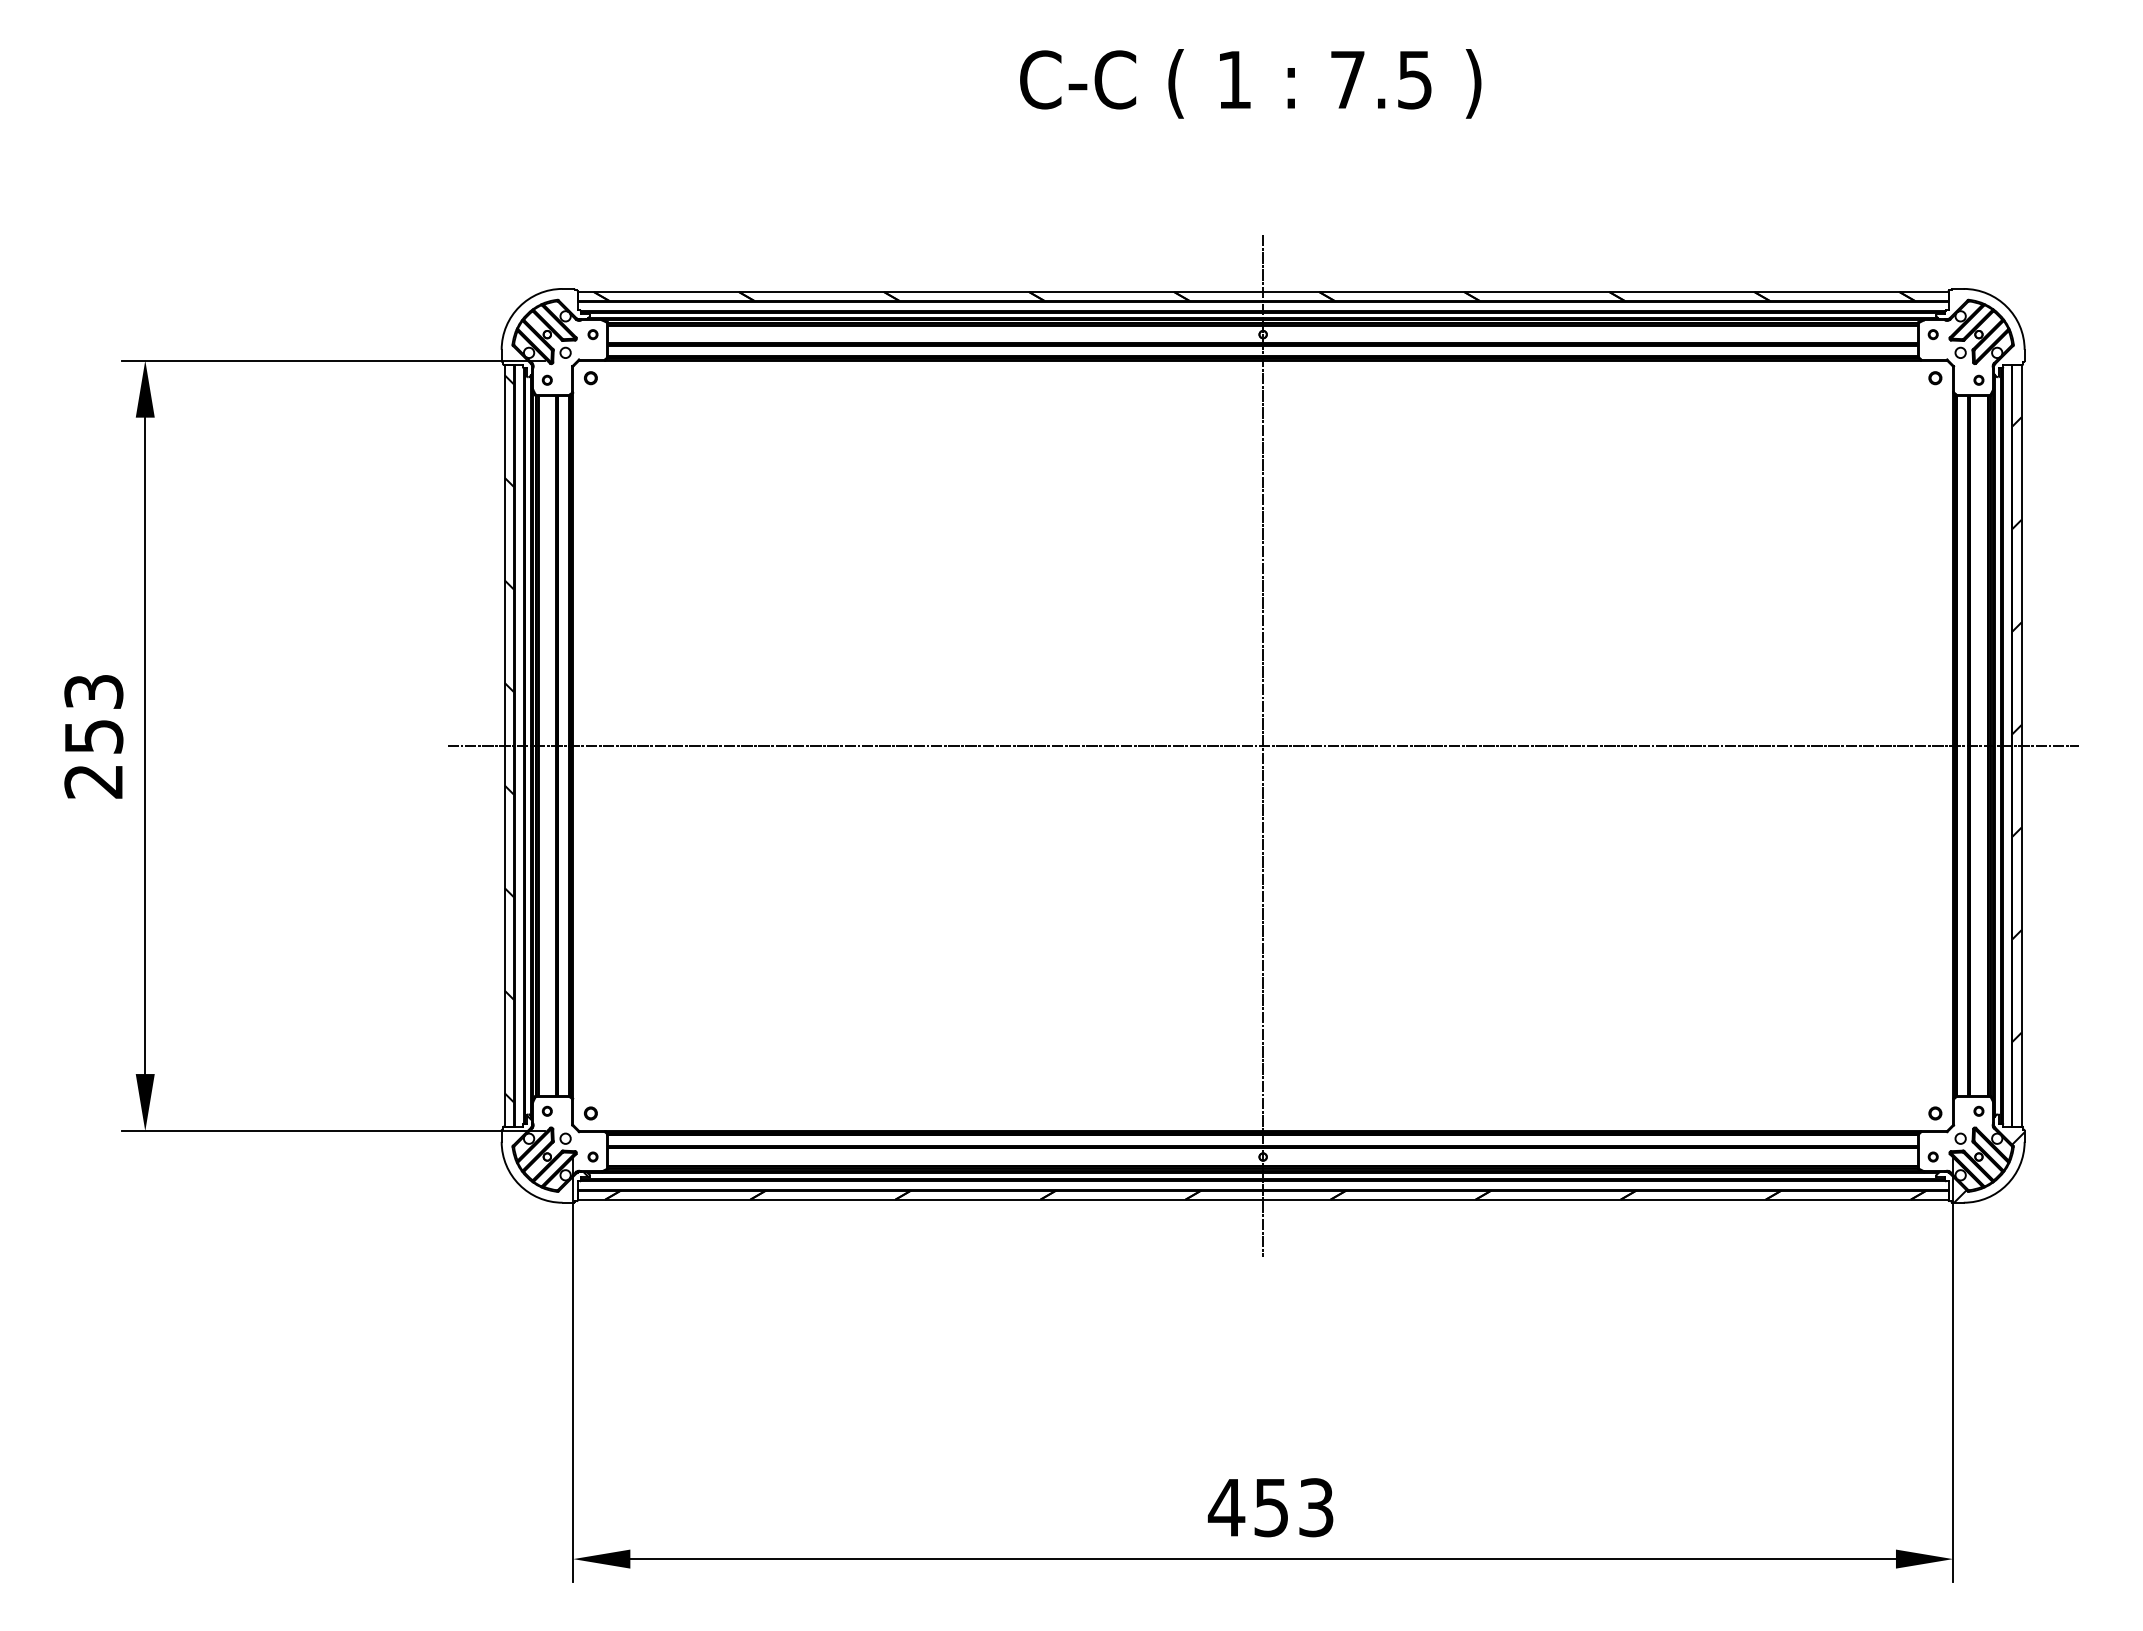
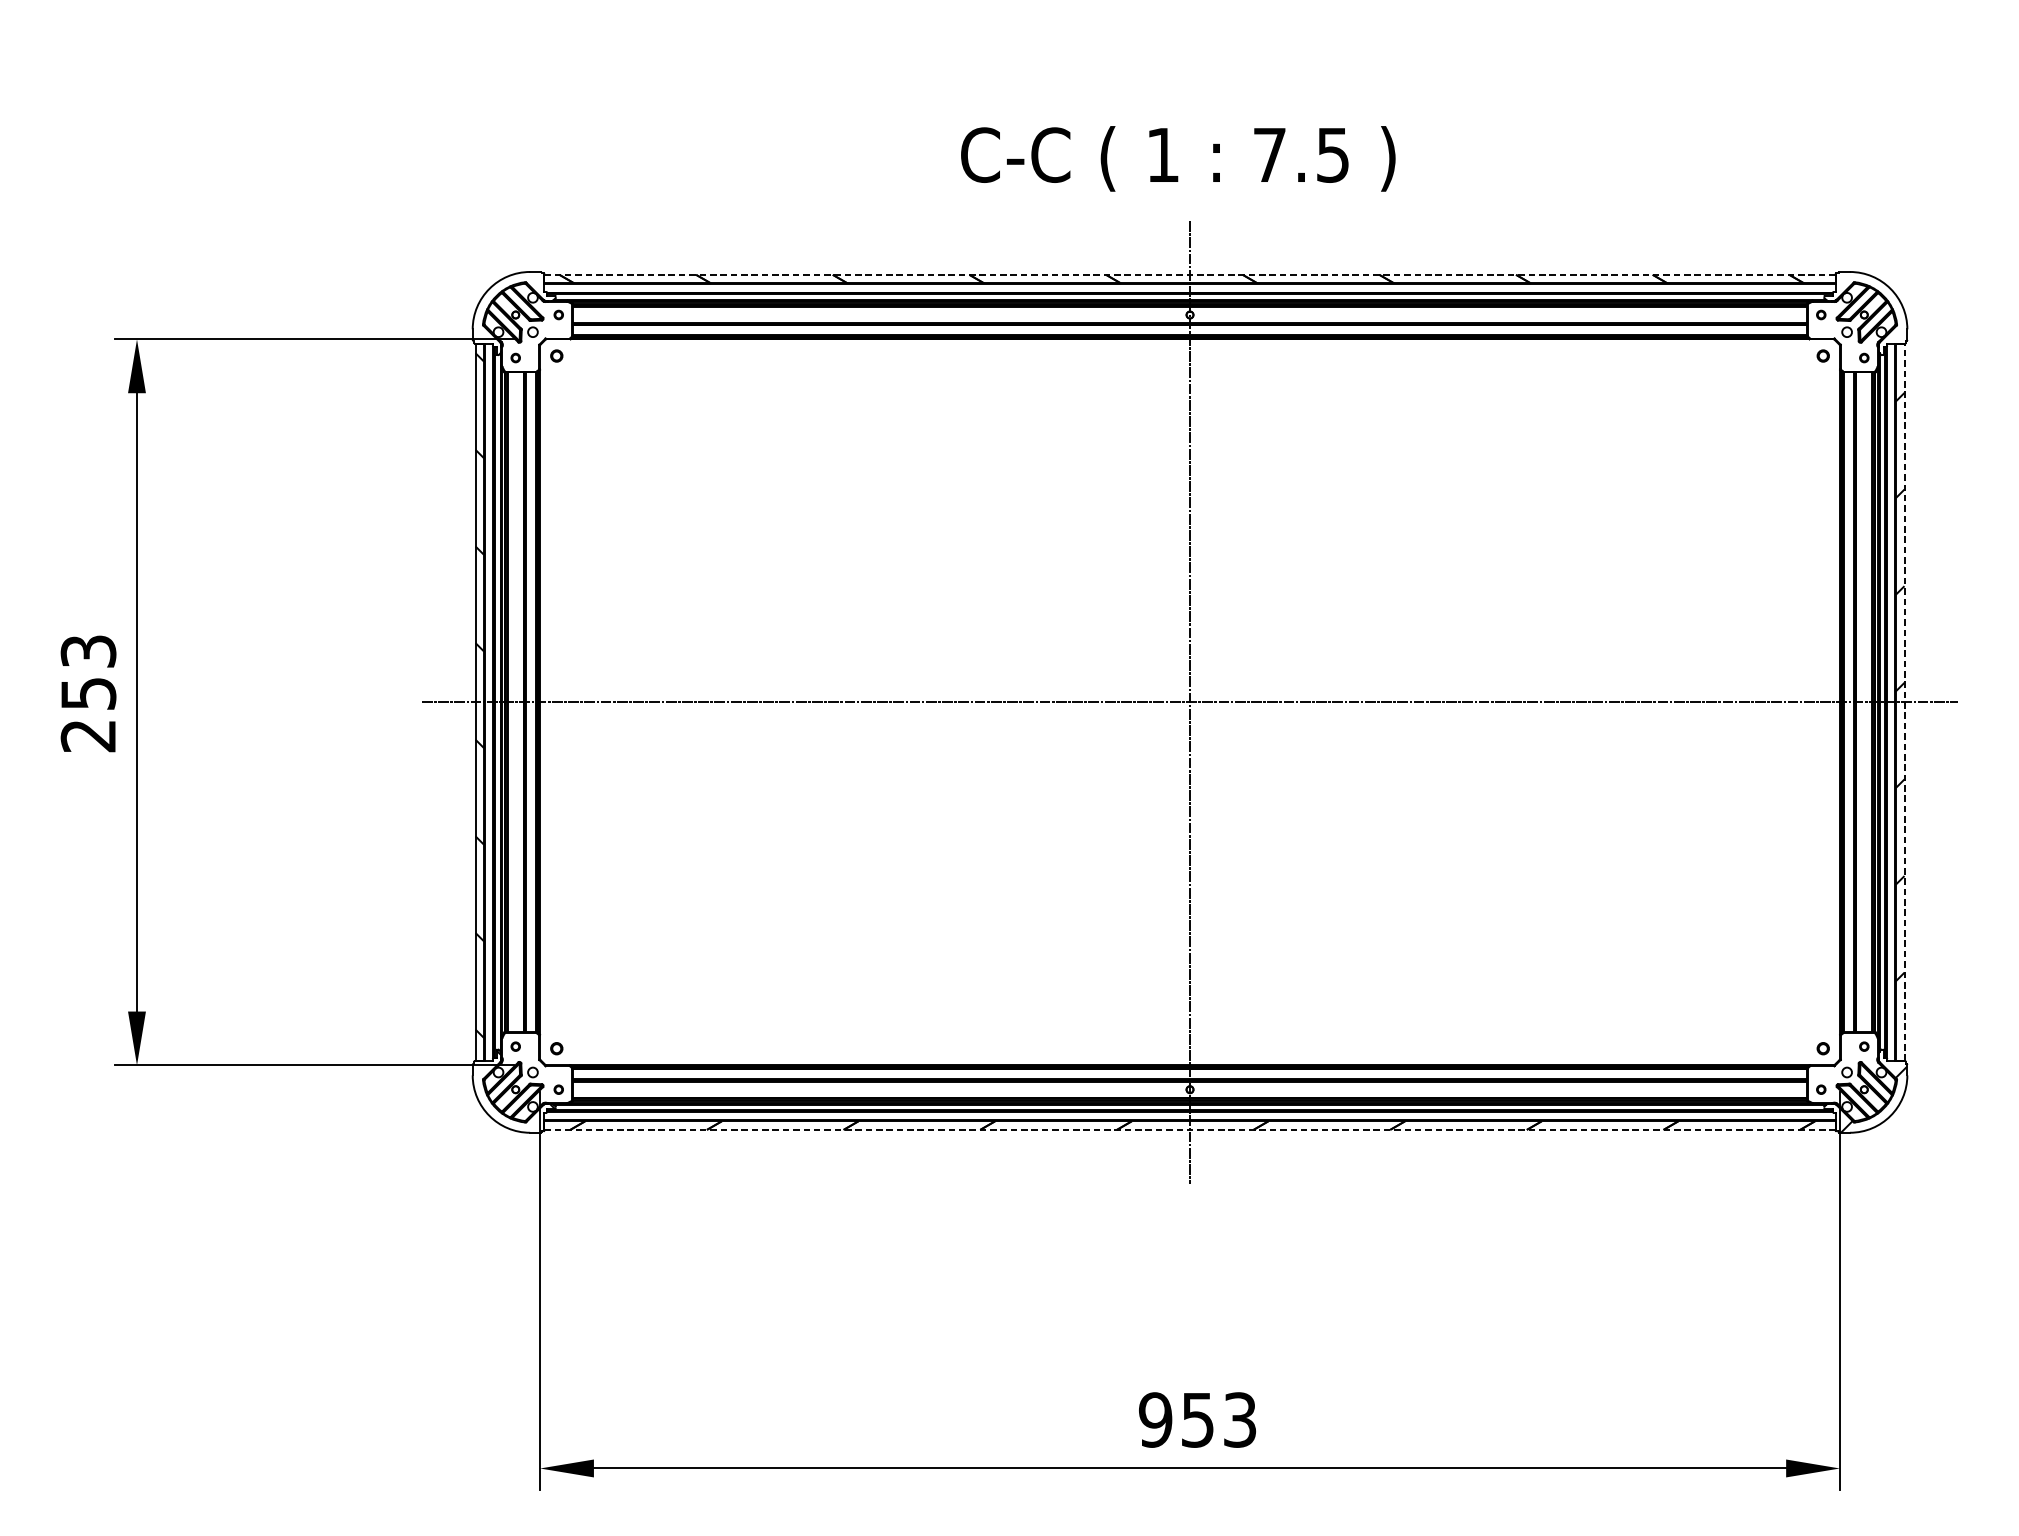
text: (1250, 83) -> (1178, 158), moved
line: (1262, 291) -> (1189, 274), solid -> dashed
line: (2021, 745) -> (1904, 702), solid -> dashed
line: (1263, 1199) -> (1190, 1129), solid -> dashed
text: (1226, 1507) -> (1155, 1419), 453 -> 953

